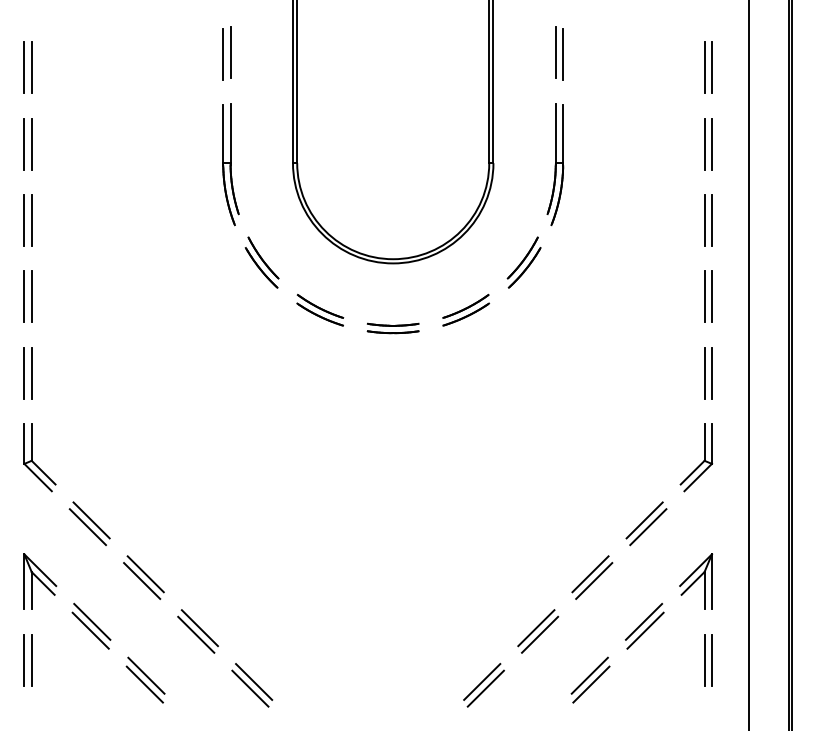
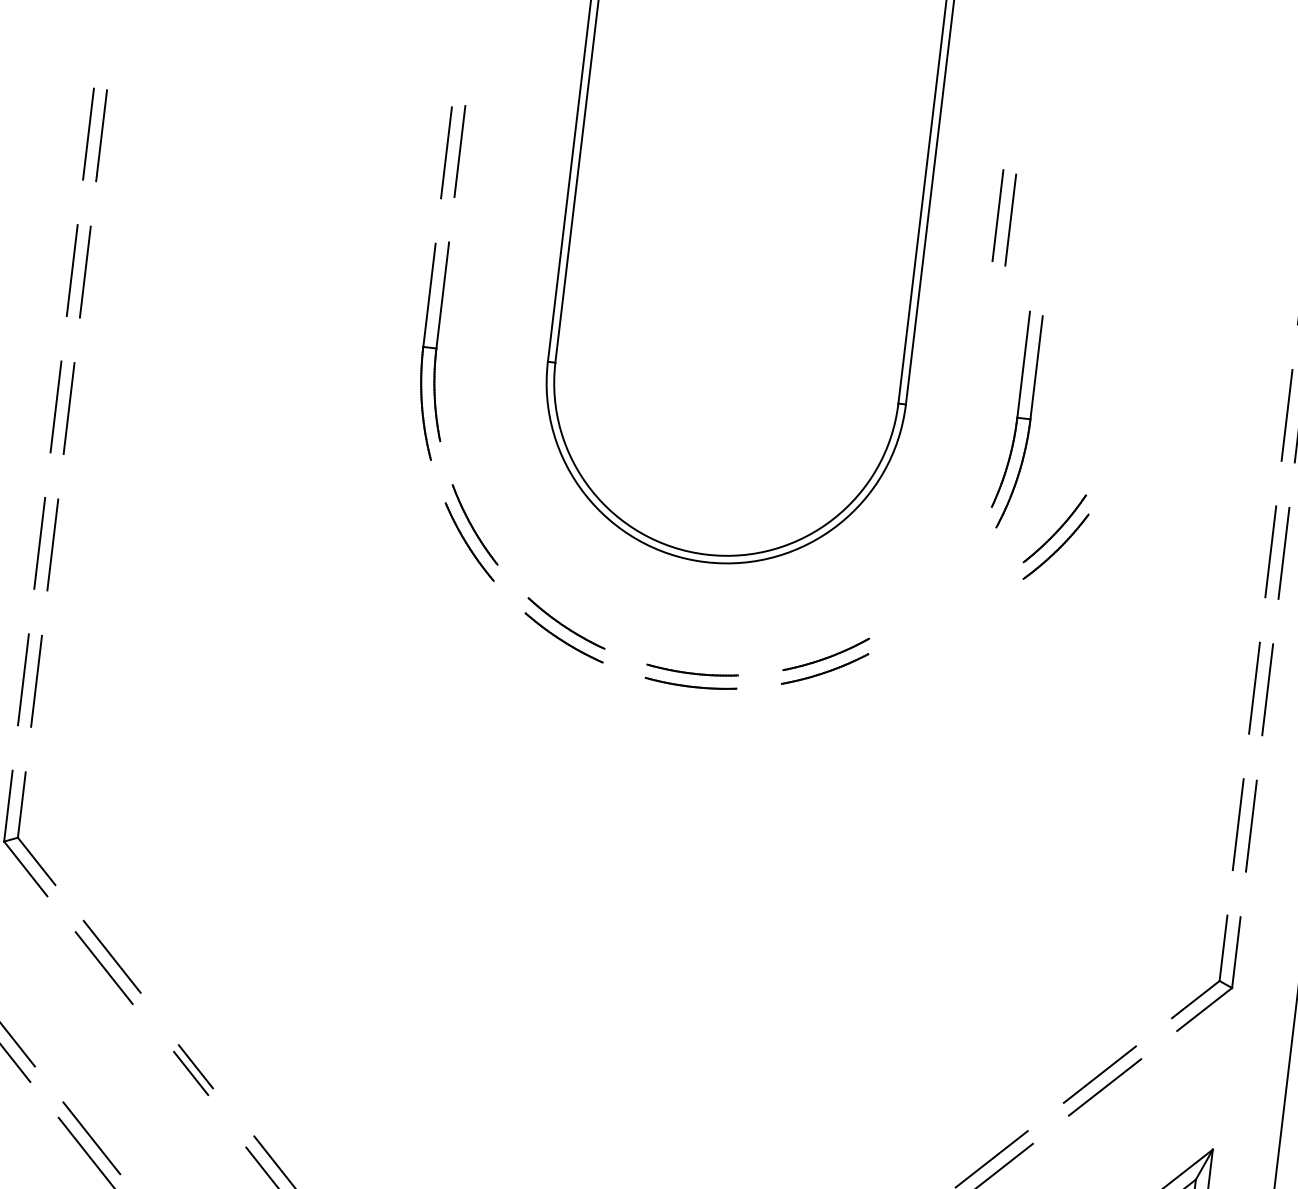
part: (559, 53) -> (1004, 217), moved
part: (523, 262) -> (1055, 536), moved
part: (143, 577) -> (192, 1069), size x0.6

